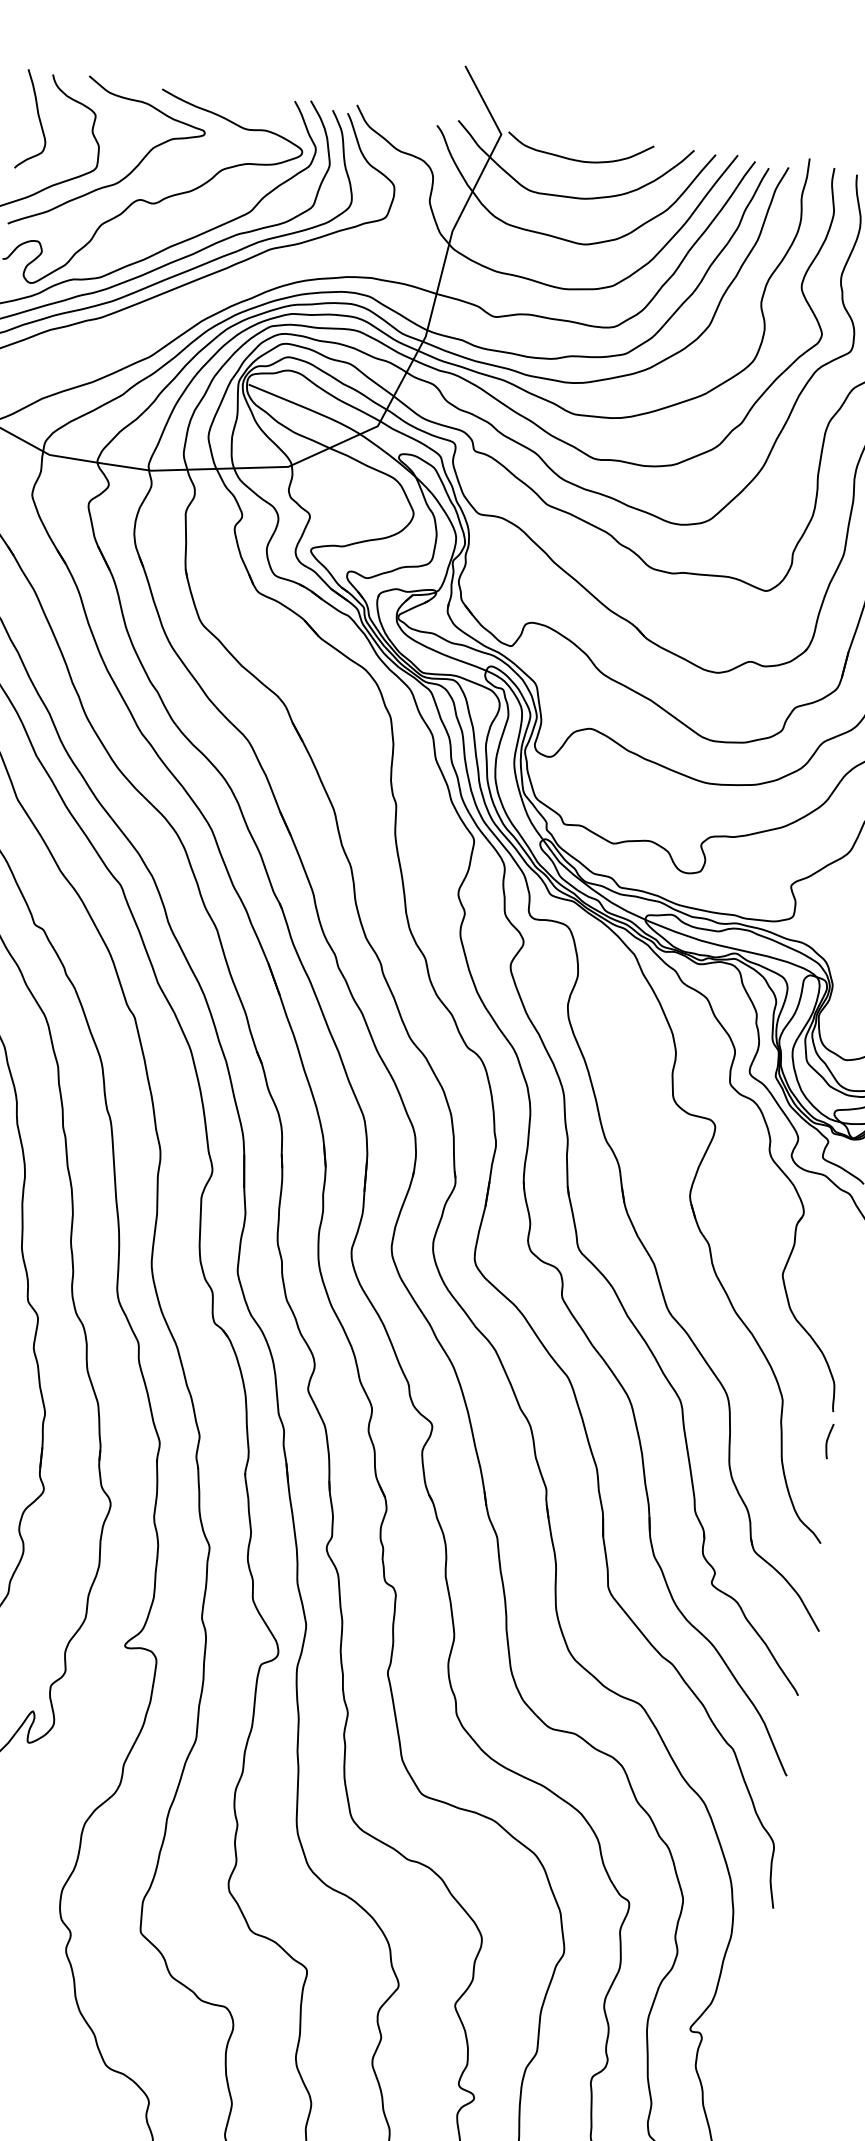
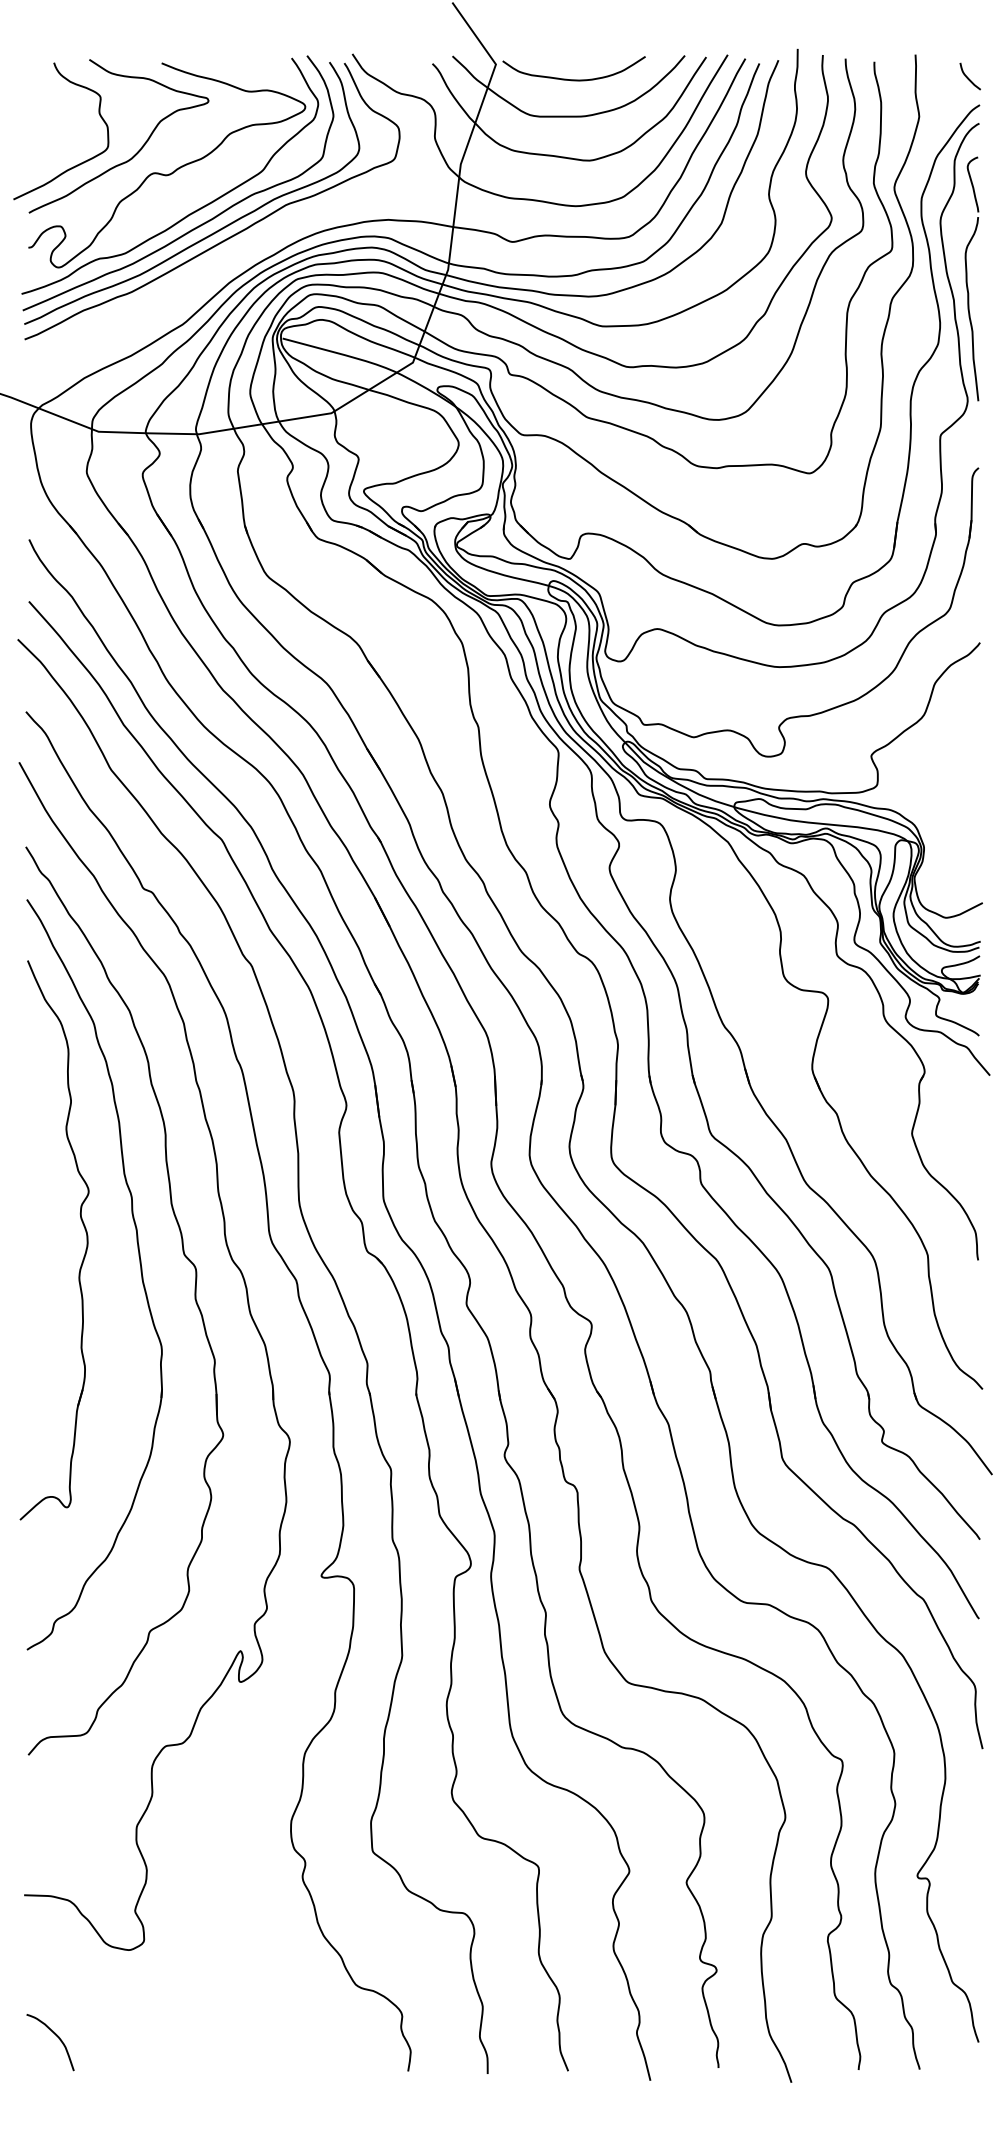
curve: (38, 118) -> (45, 107), removed
curve: (828, 1439) -> (977, 1287), removed

